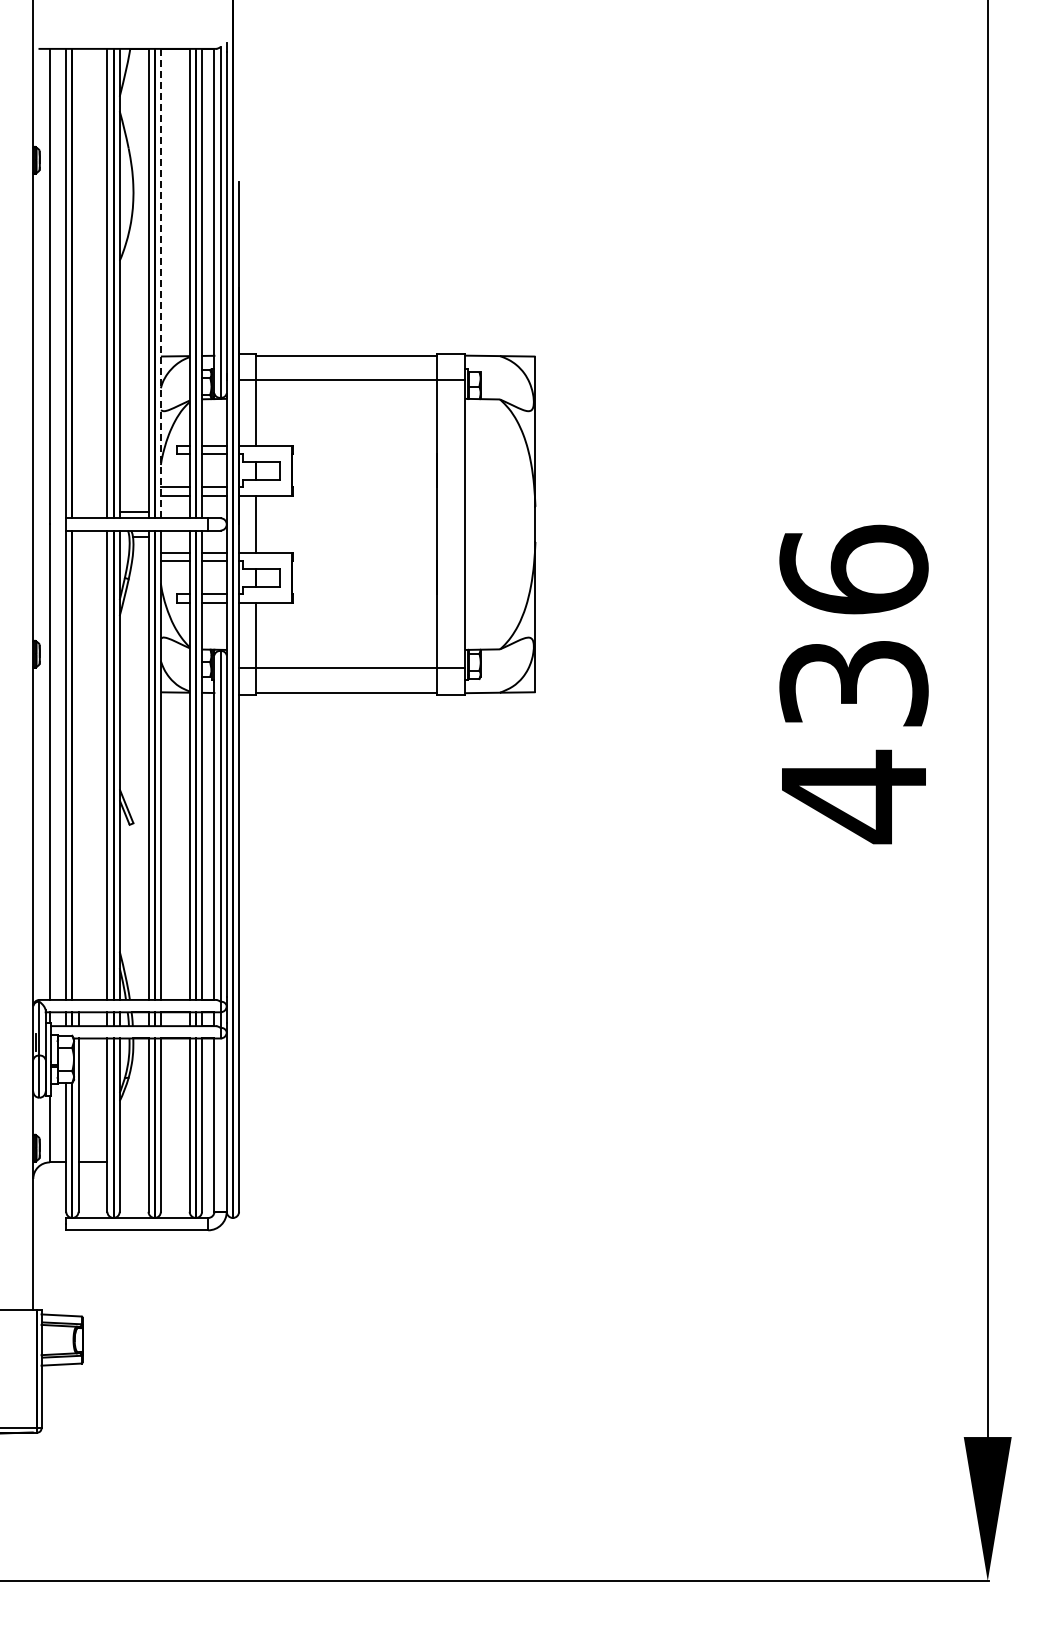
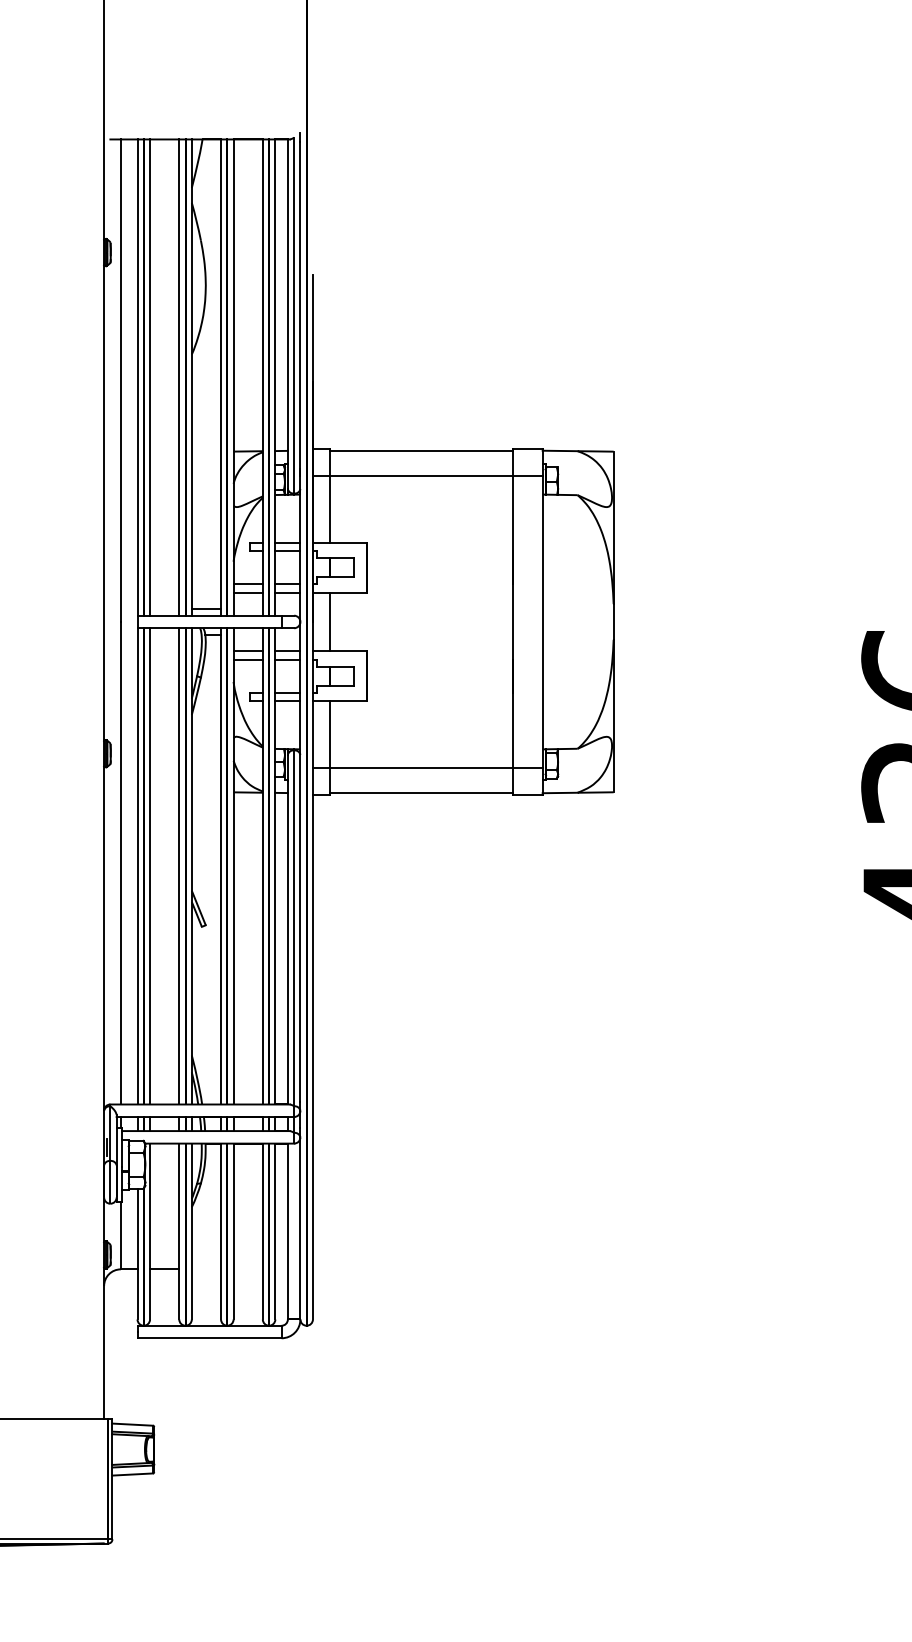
line: (78, 283) -> (149, 377), added
line: (160, 283) -> (233, 377), dashed -> solid
line: (78, 764) -> (149, 865), added

